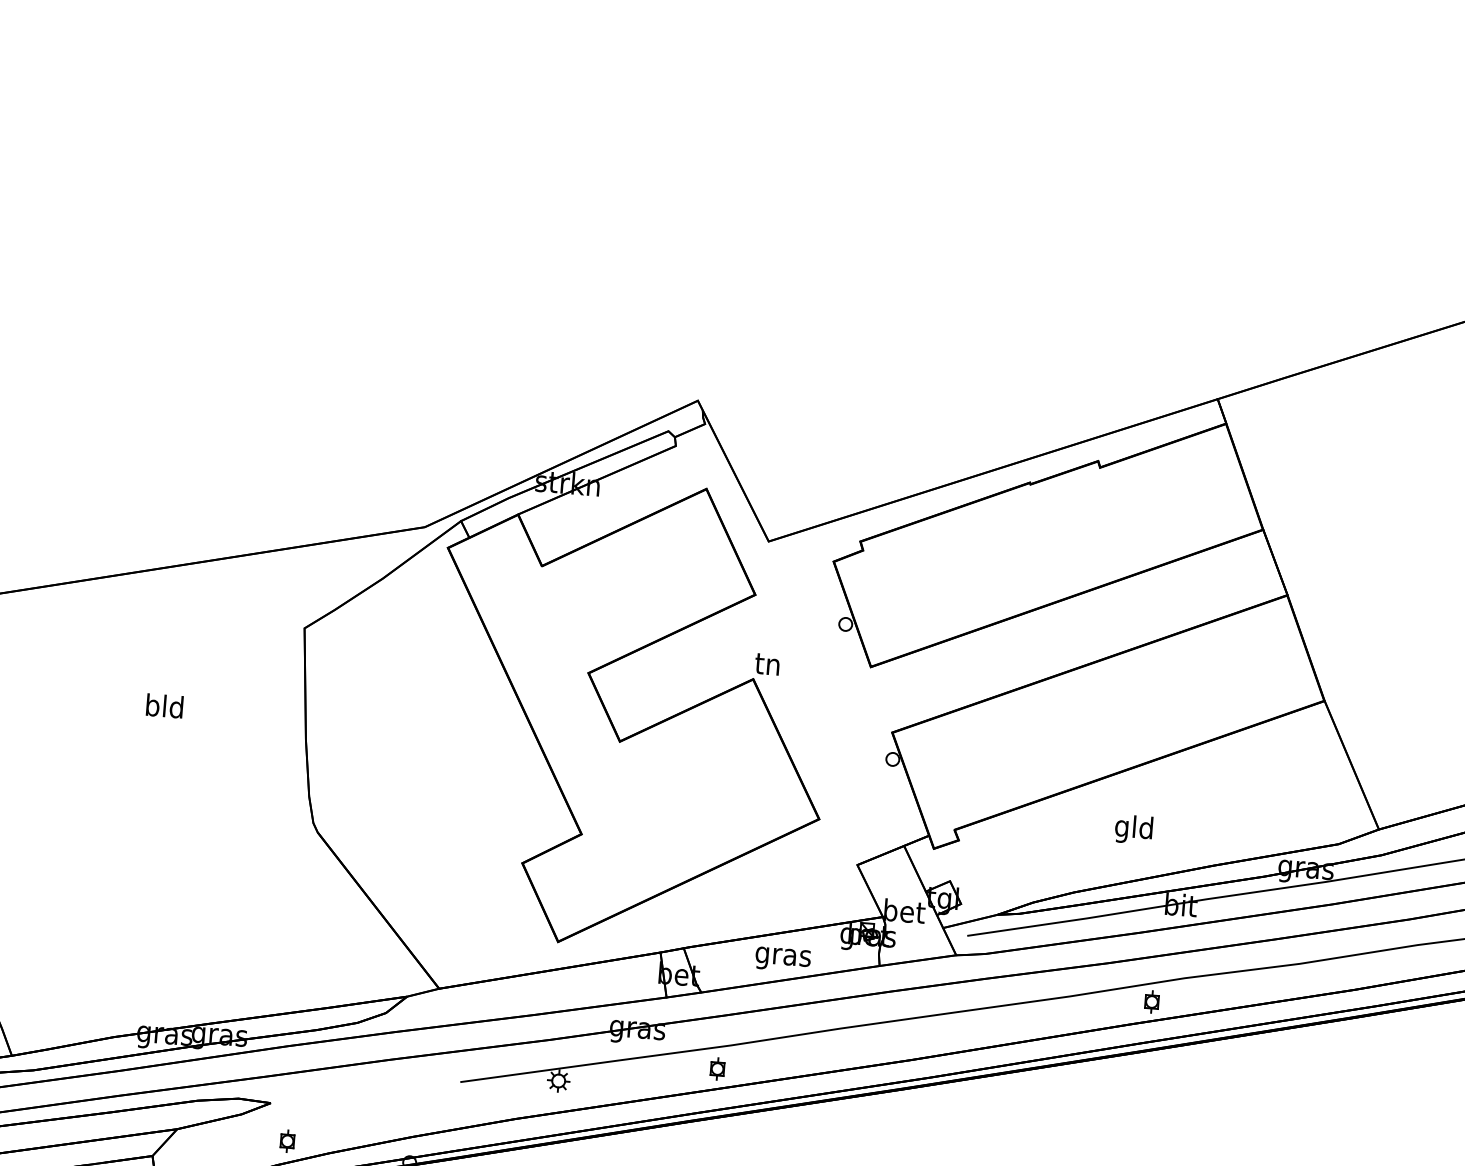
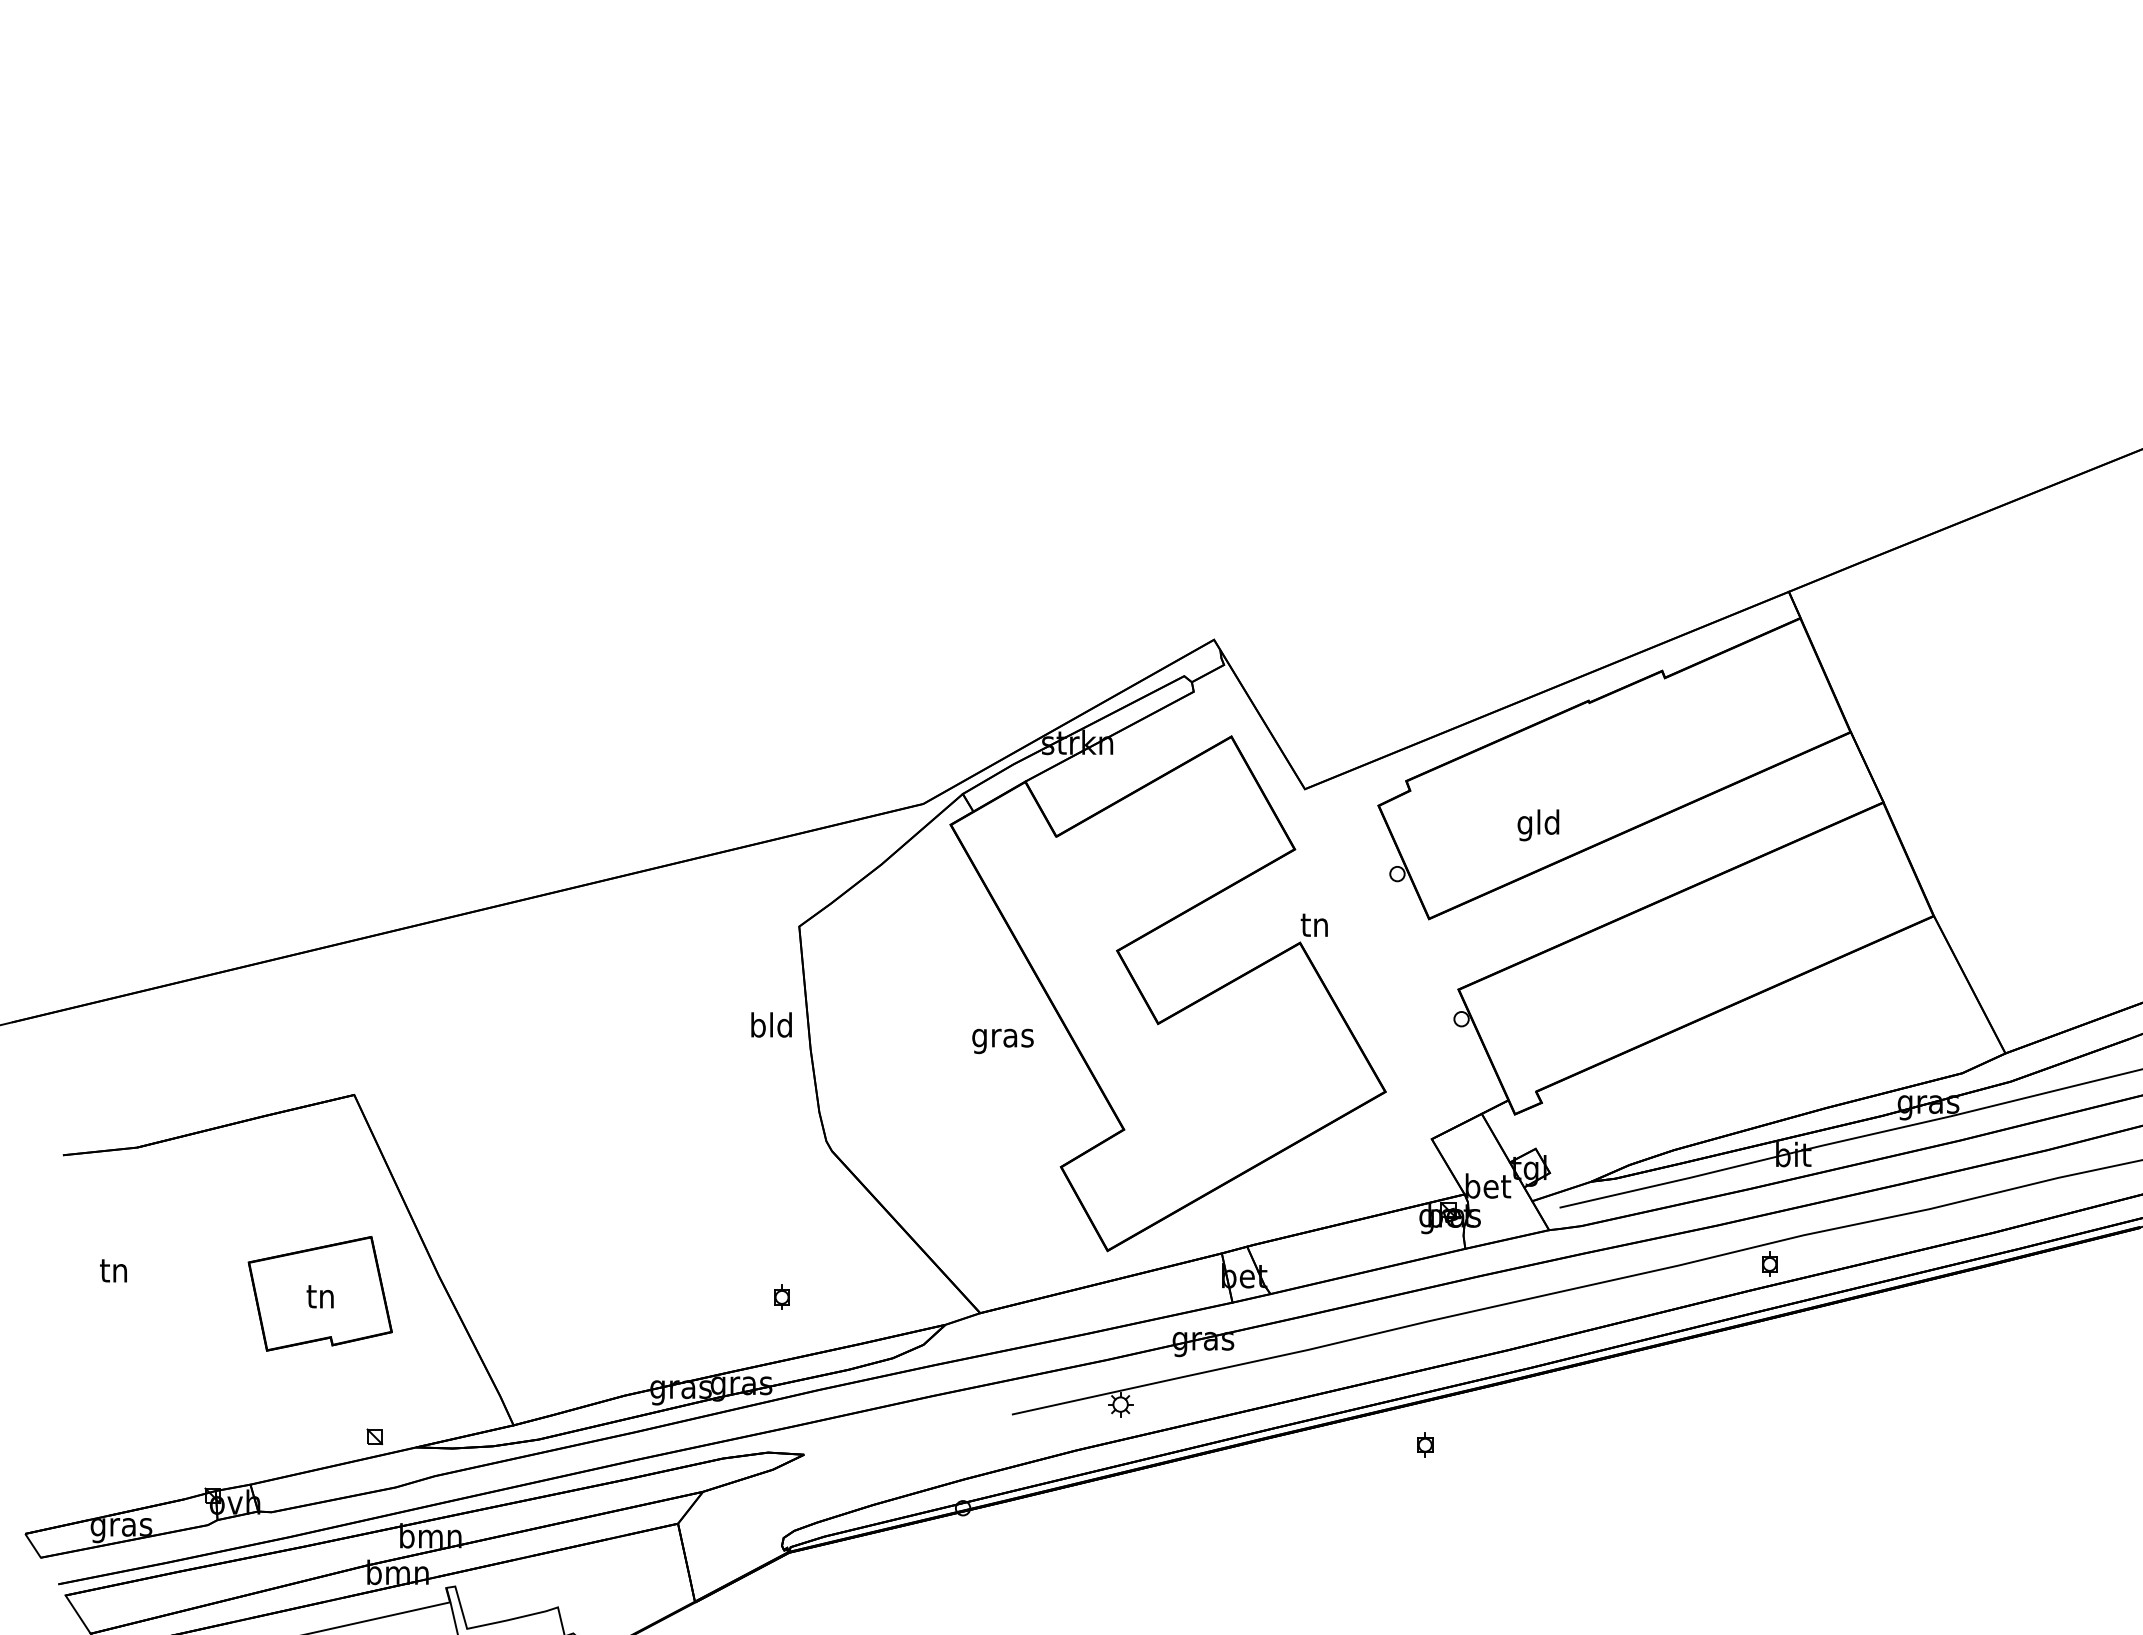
text: (164, 705) -> (771, 1024), moved
text: (1133, 829) -> (1538, 825), moved
text: (782, 959) -> (1002, 1041), moved
part: (717, 1068) -> (1425, 1444), moved
part: (287, 1140) -> (781, 1296), moved

